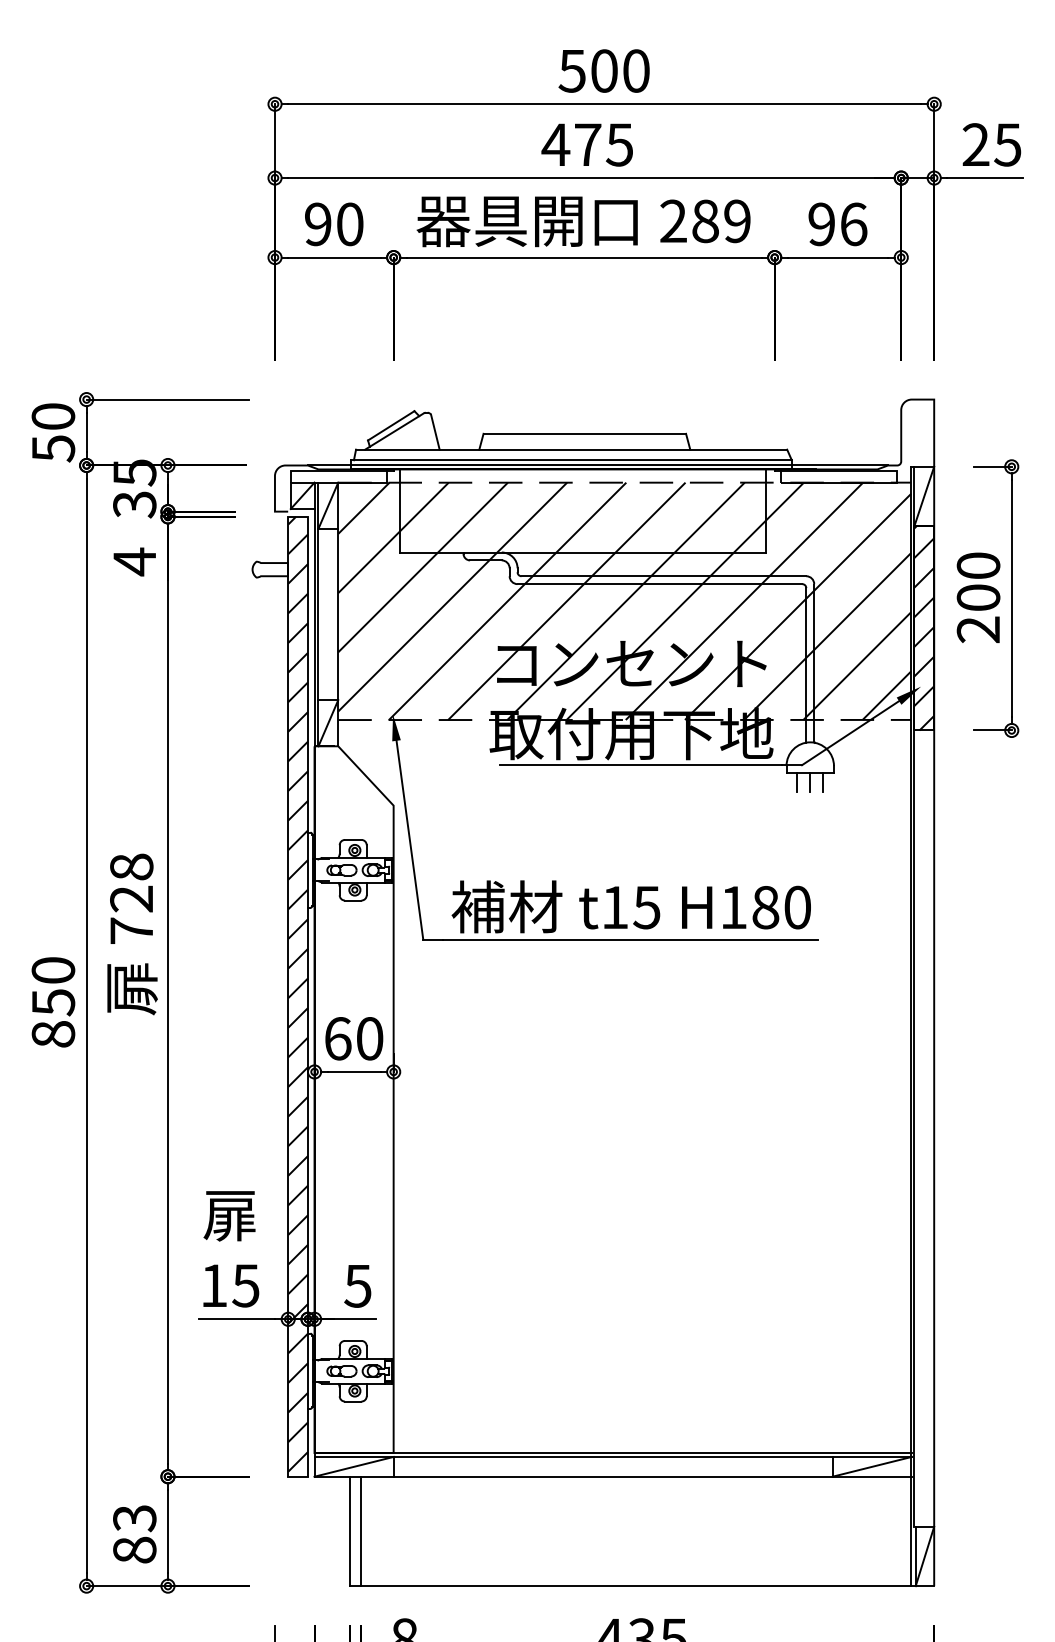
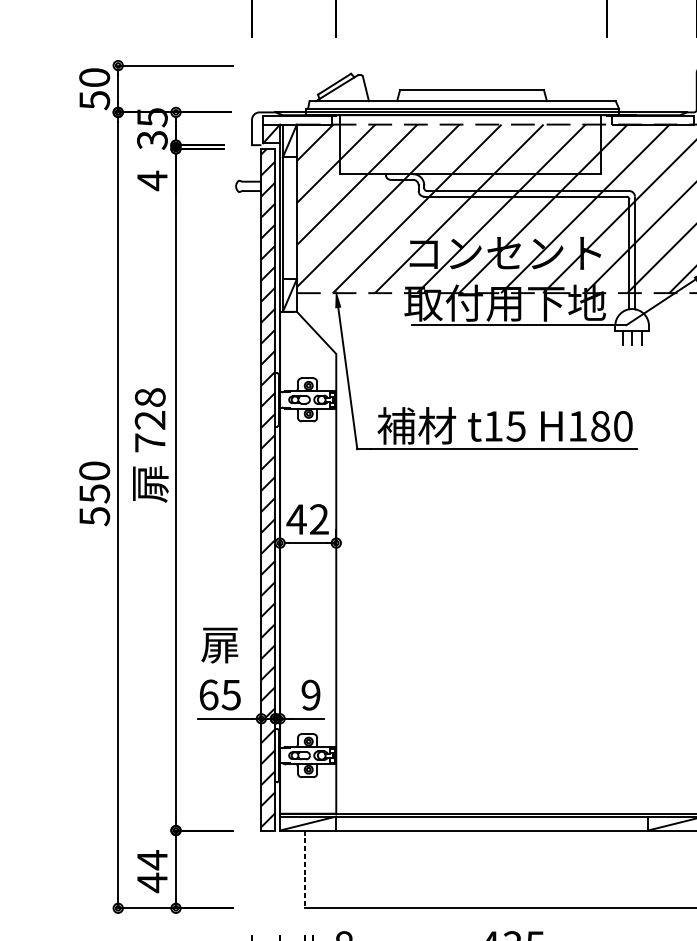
text: (53, 1034) -> (94, 516), 850 -> 550
text: (353, 1038) -> (307, 519), 60 -> 42
text: (214, 1285) -> (209, 694), 15 -> 65
text: (357, 1285) -> (310, 694), 5 -> 9
line: (350, 1531) -> (305, 869), solid -> dashed
line: (360, 1531) -> (312, 869), removed
text: (134, 1534) -> (152, 871), 83 -> 44

